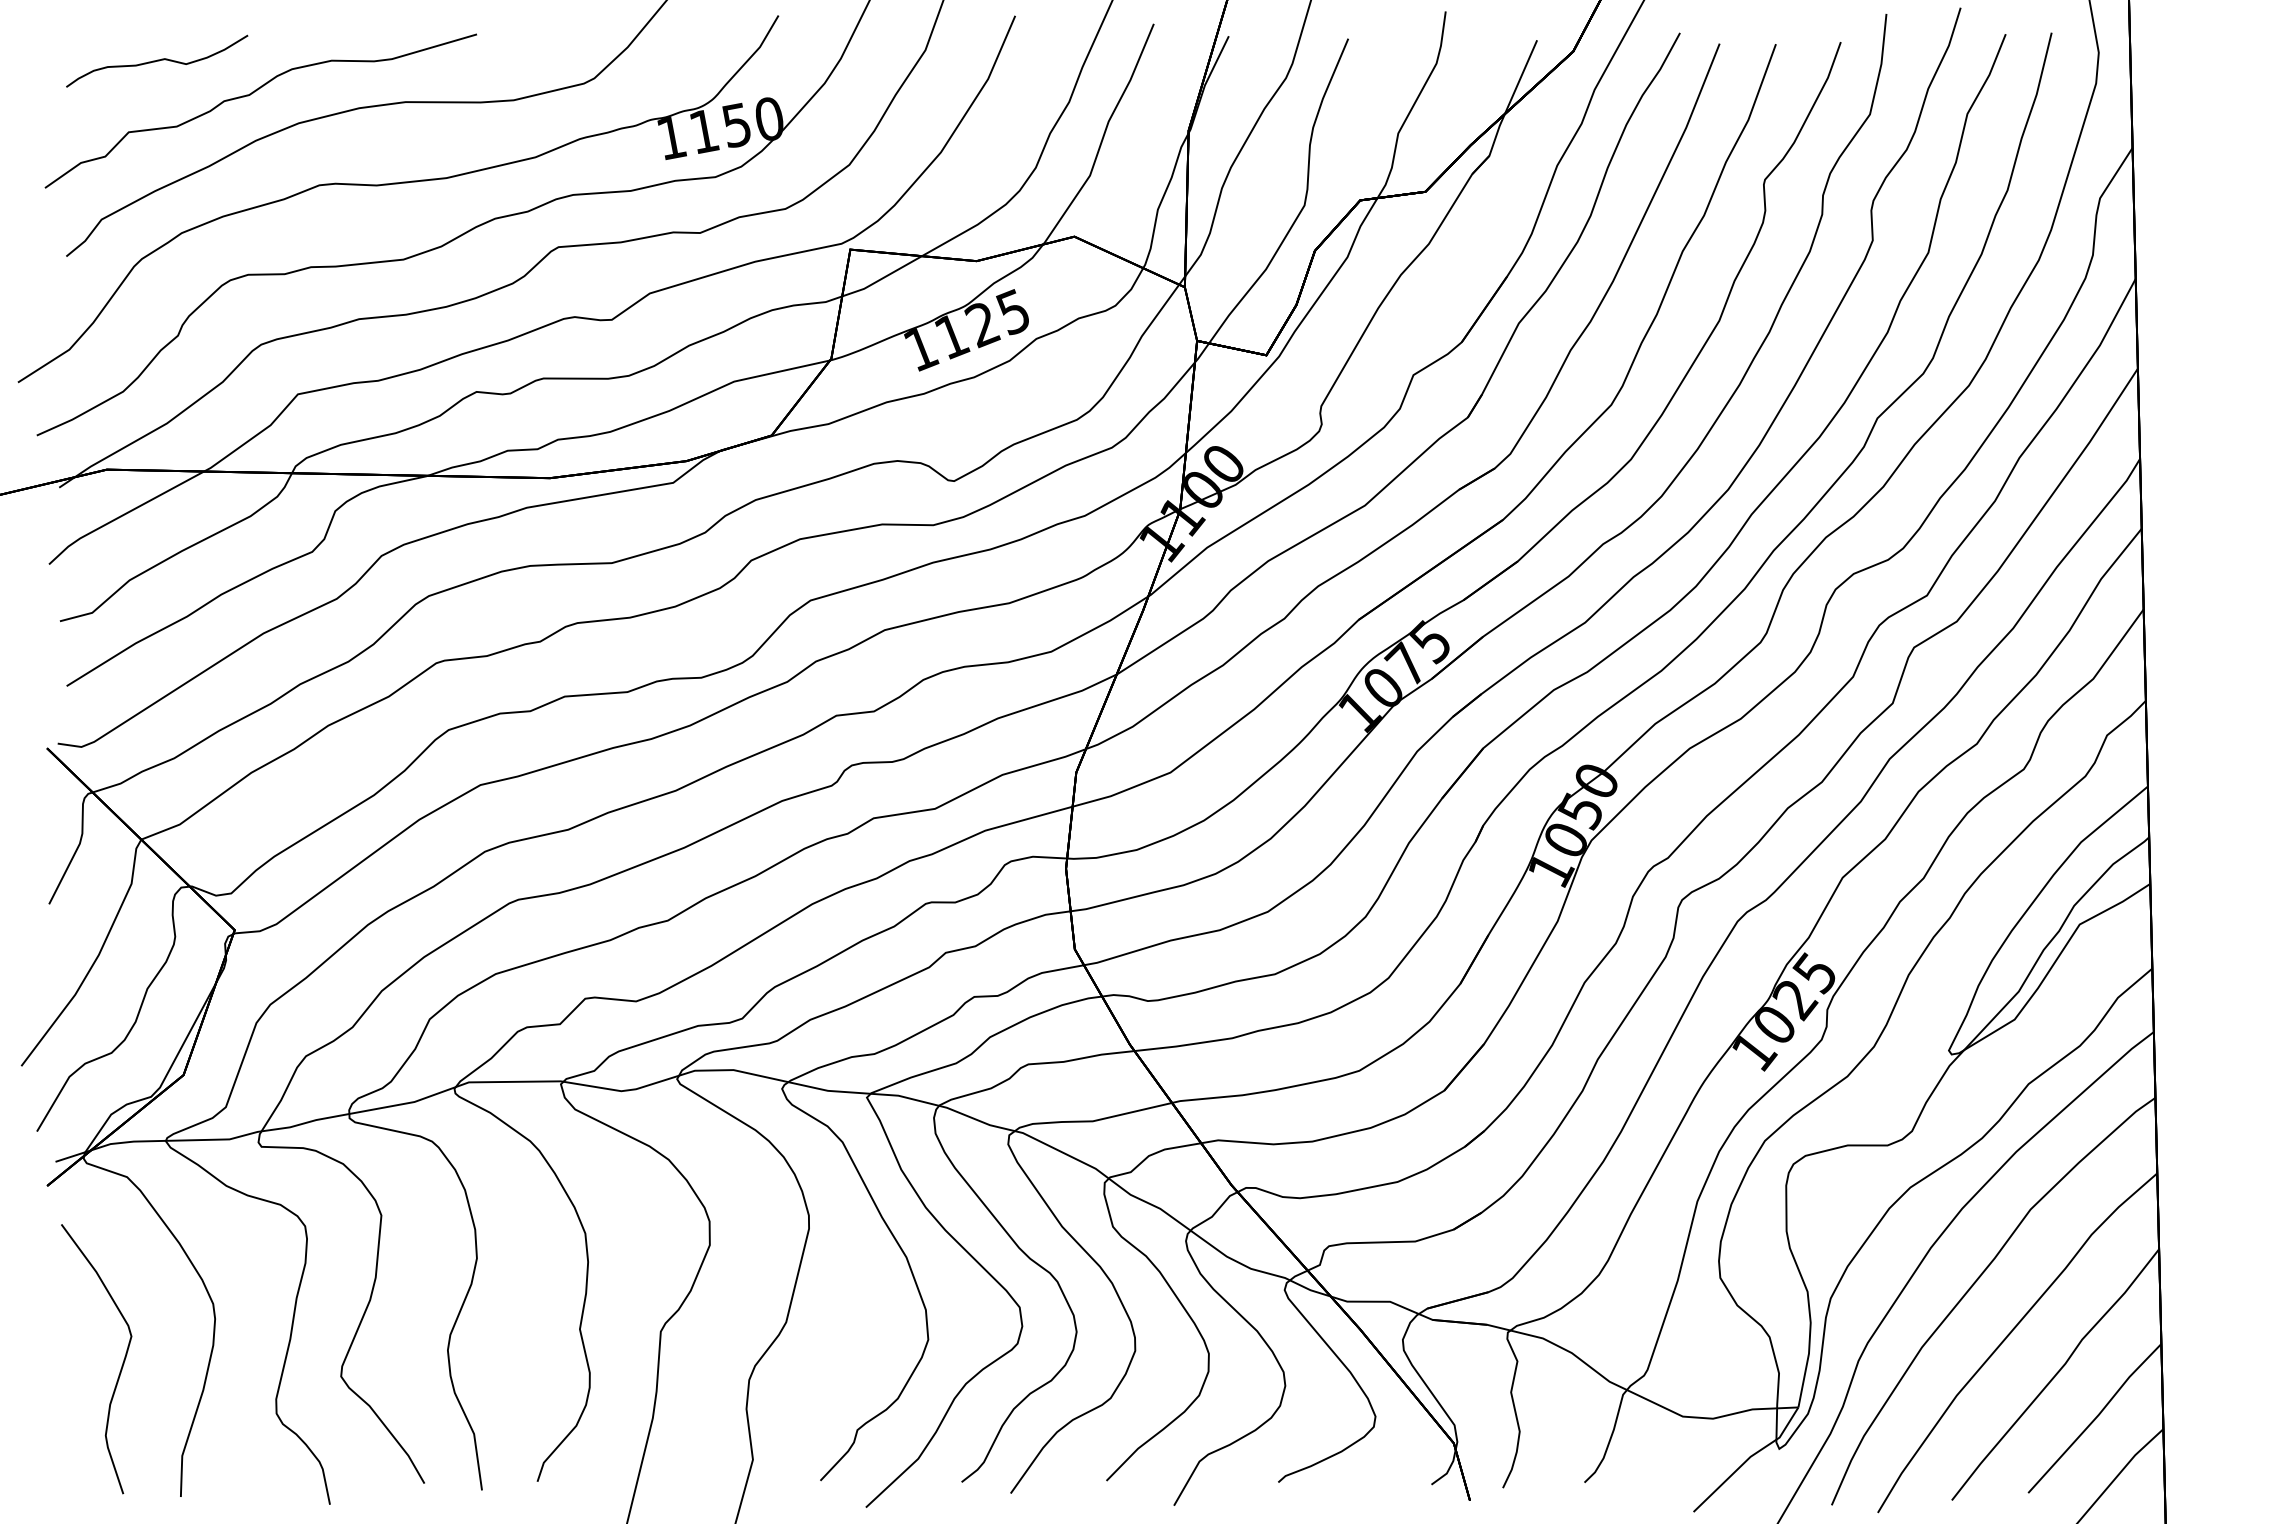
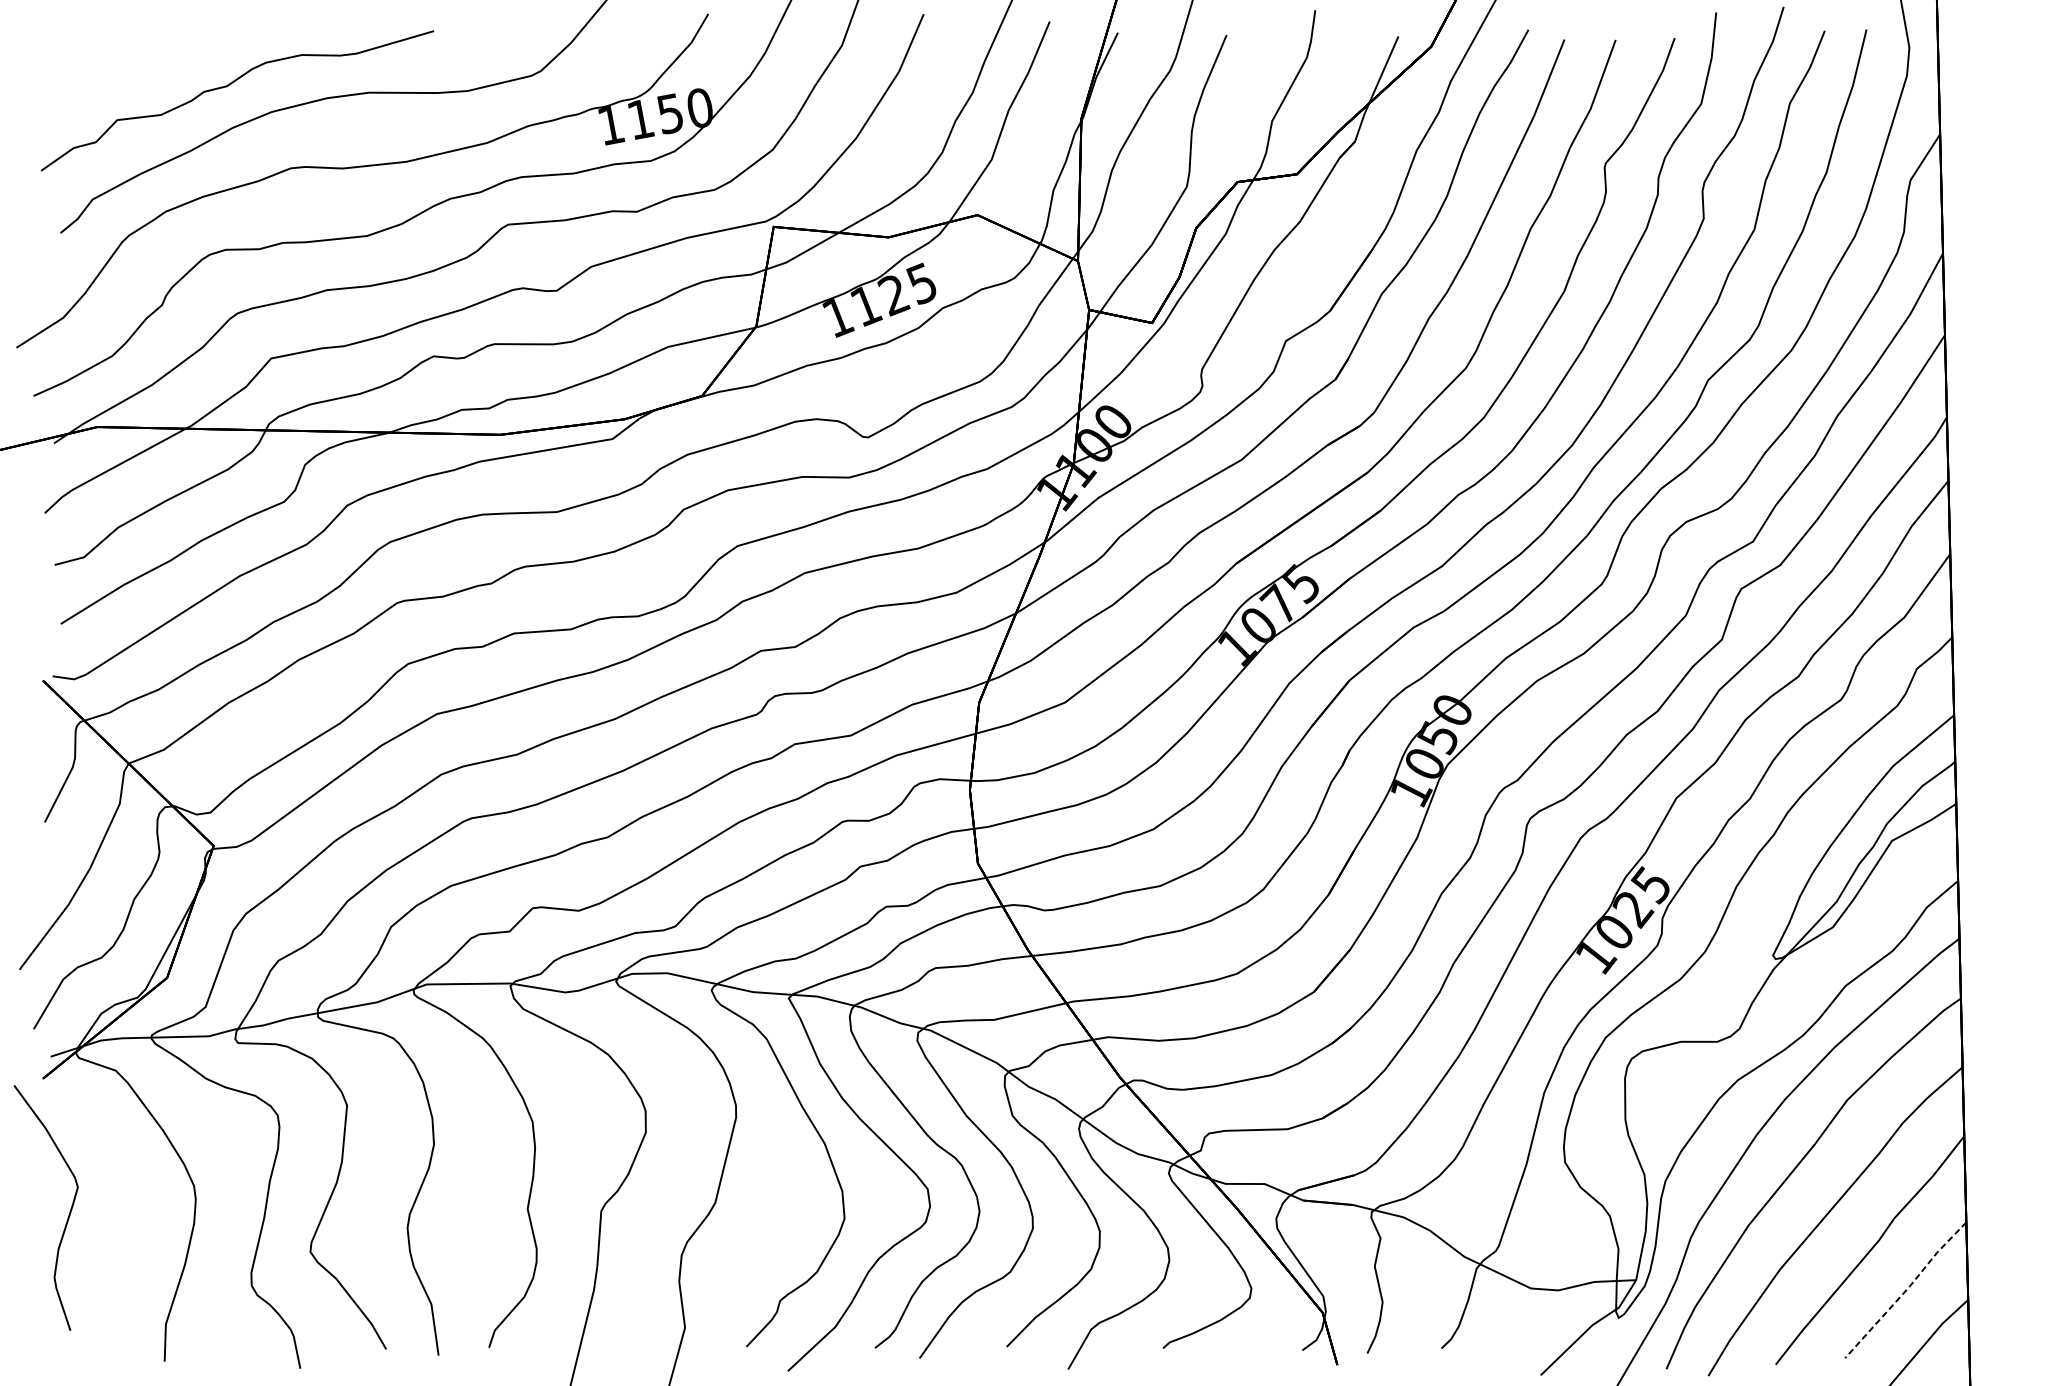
curve: (157, 60) -> (143, 54), removed
curve: (120, 1368) -> (67, 1216), moved
line: (2095, 1418) -> (1906, 1290), solid -> dashed

